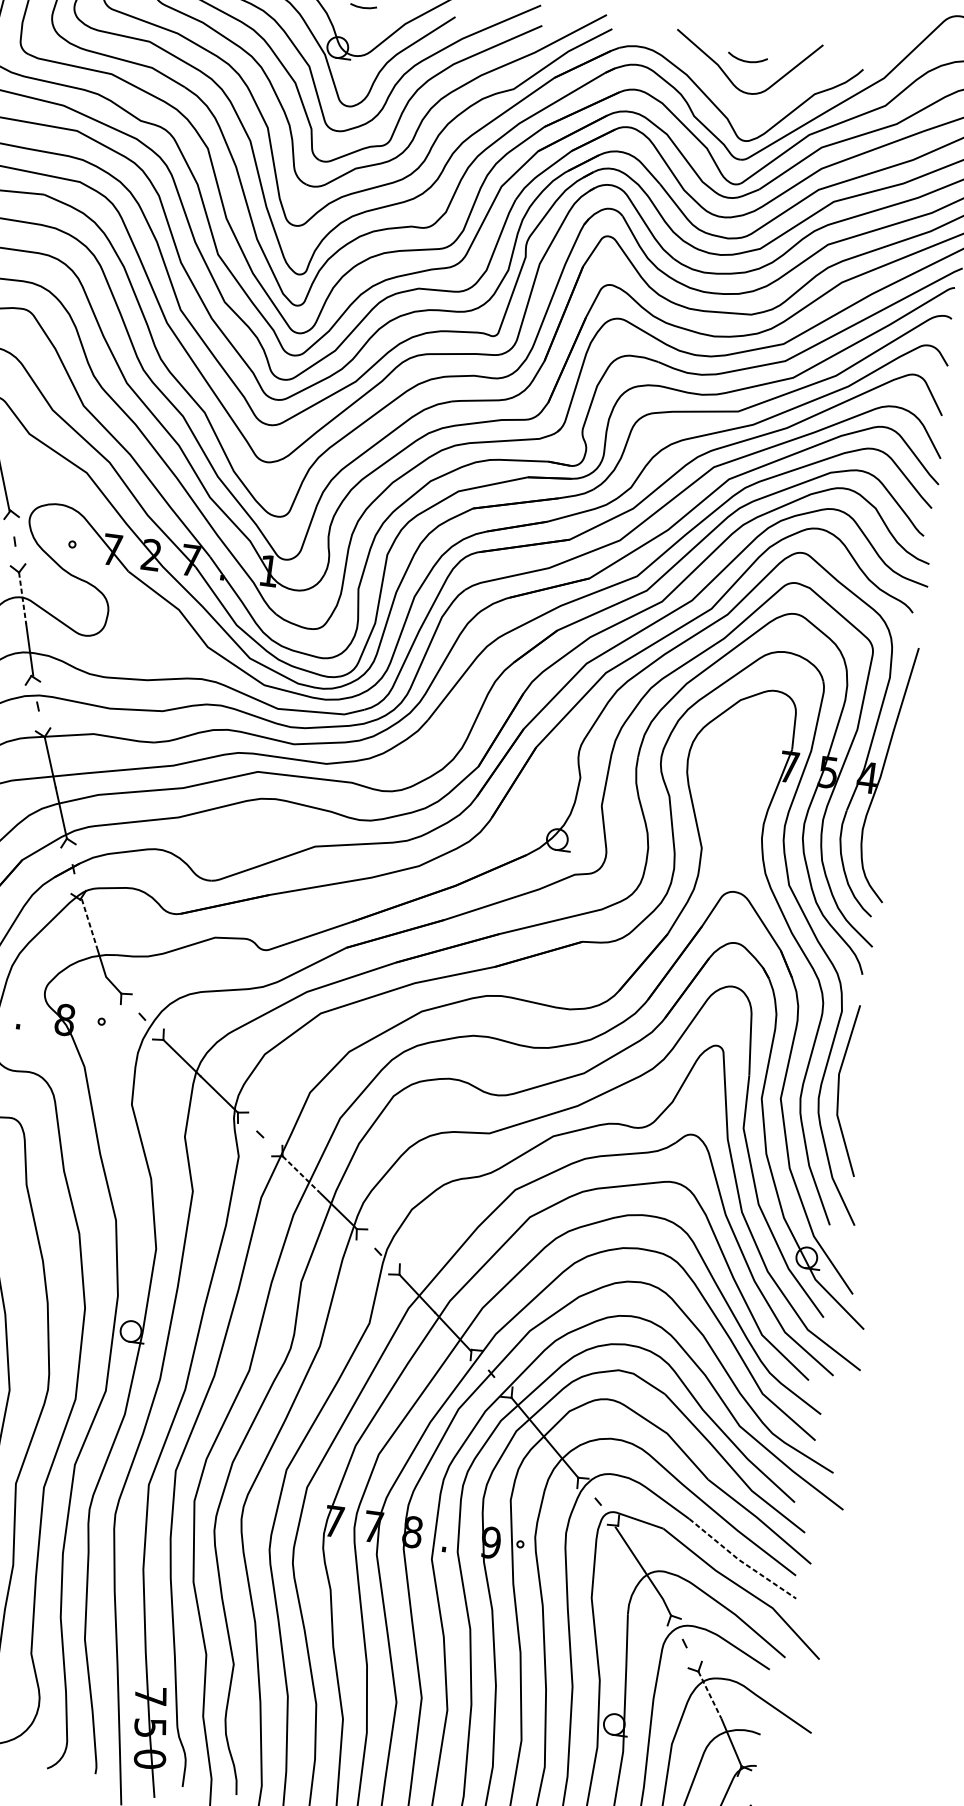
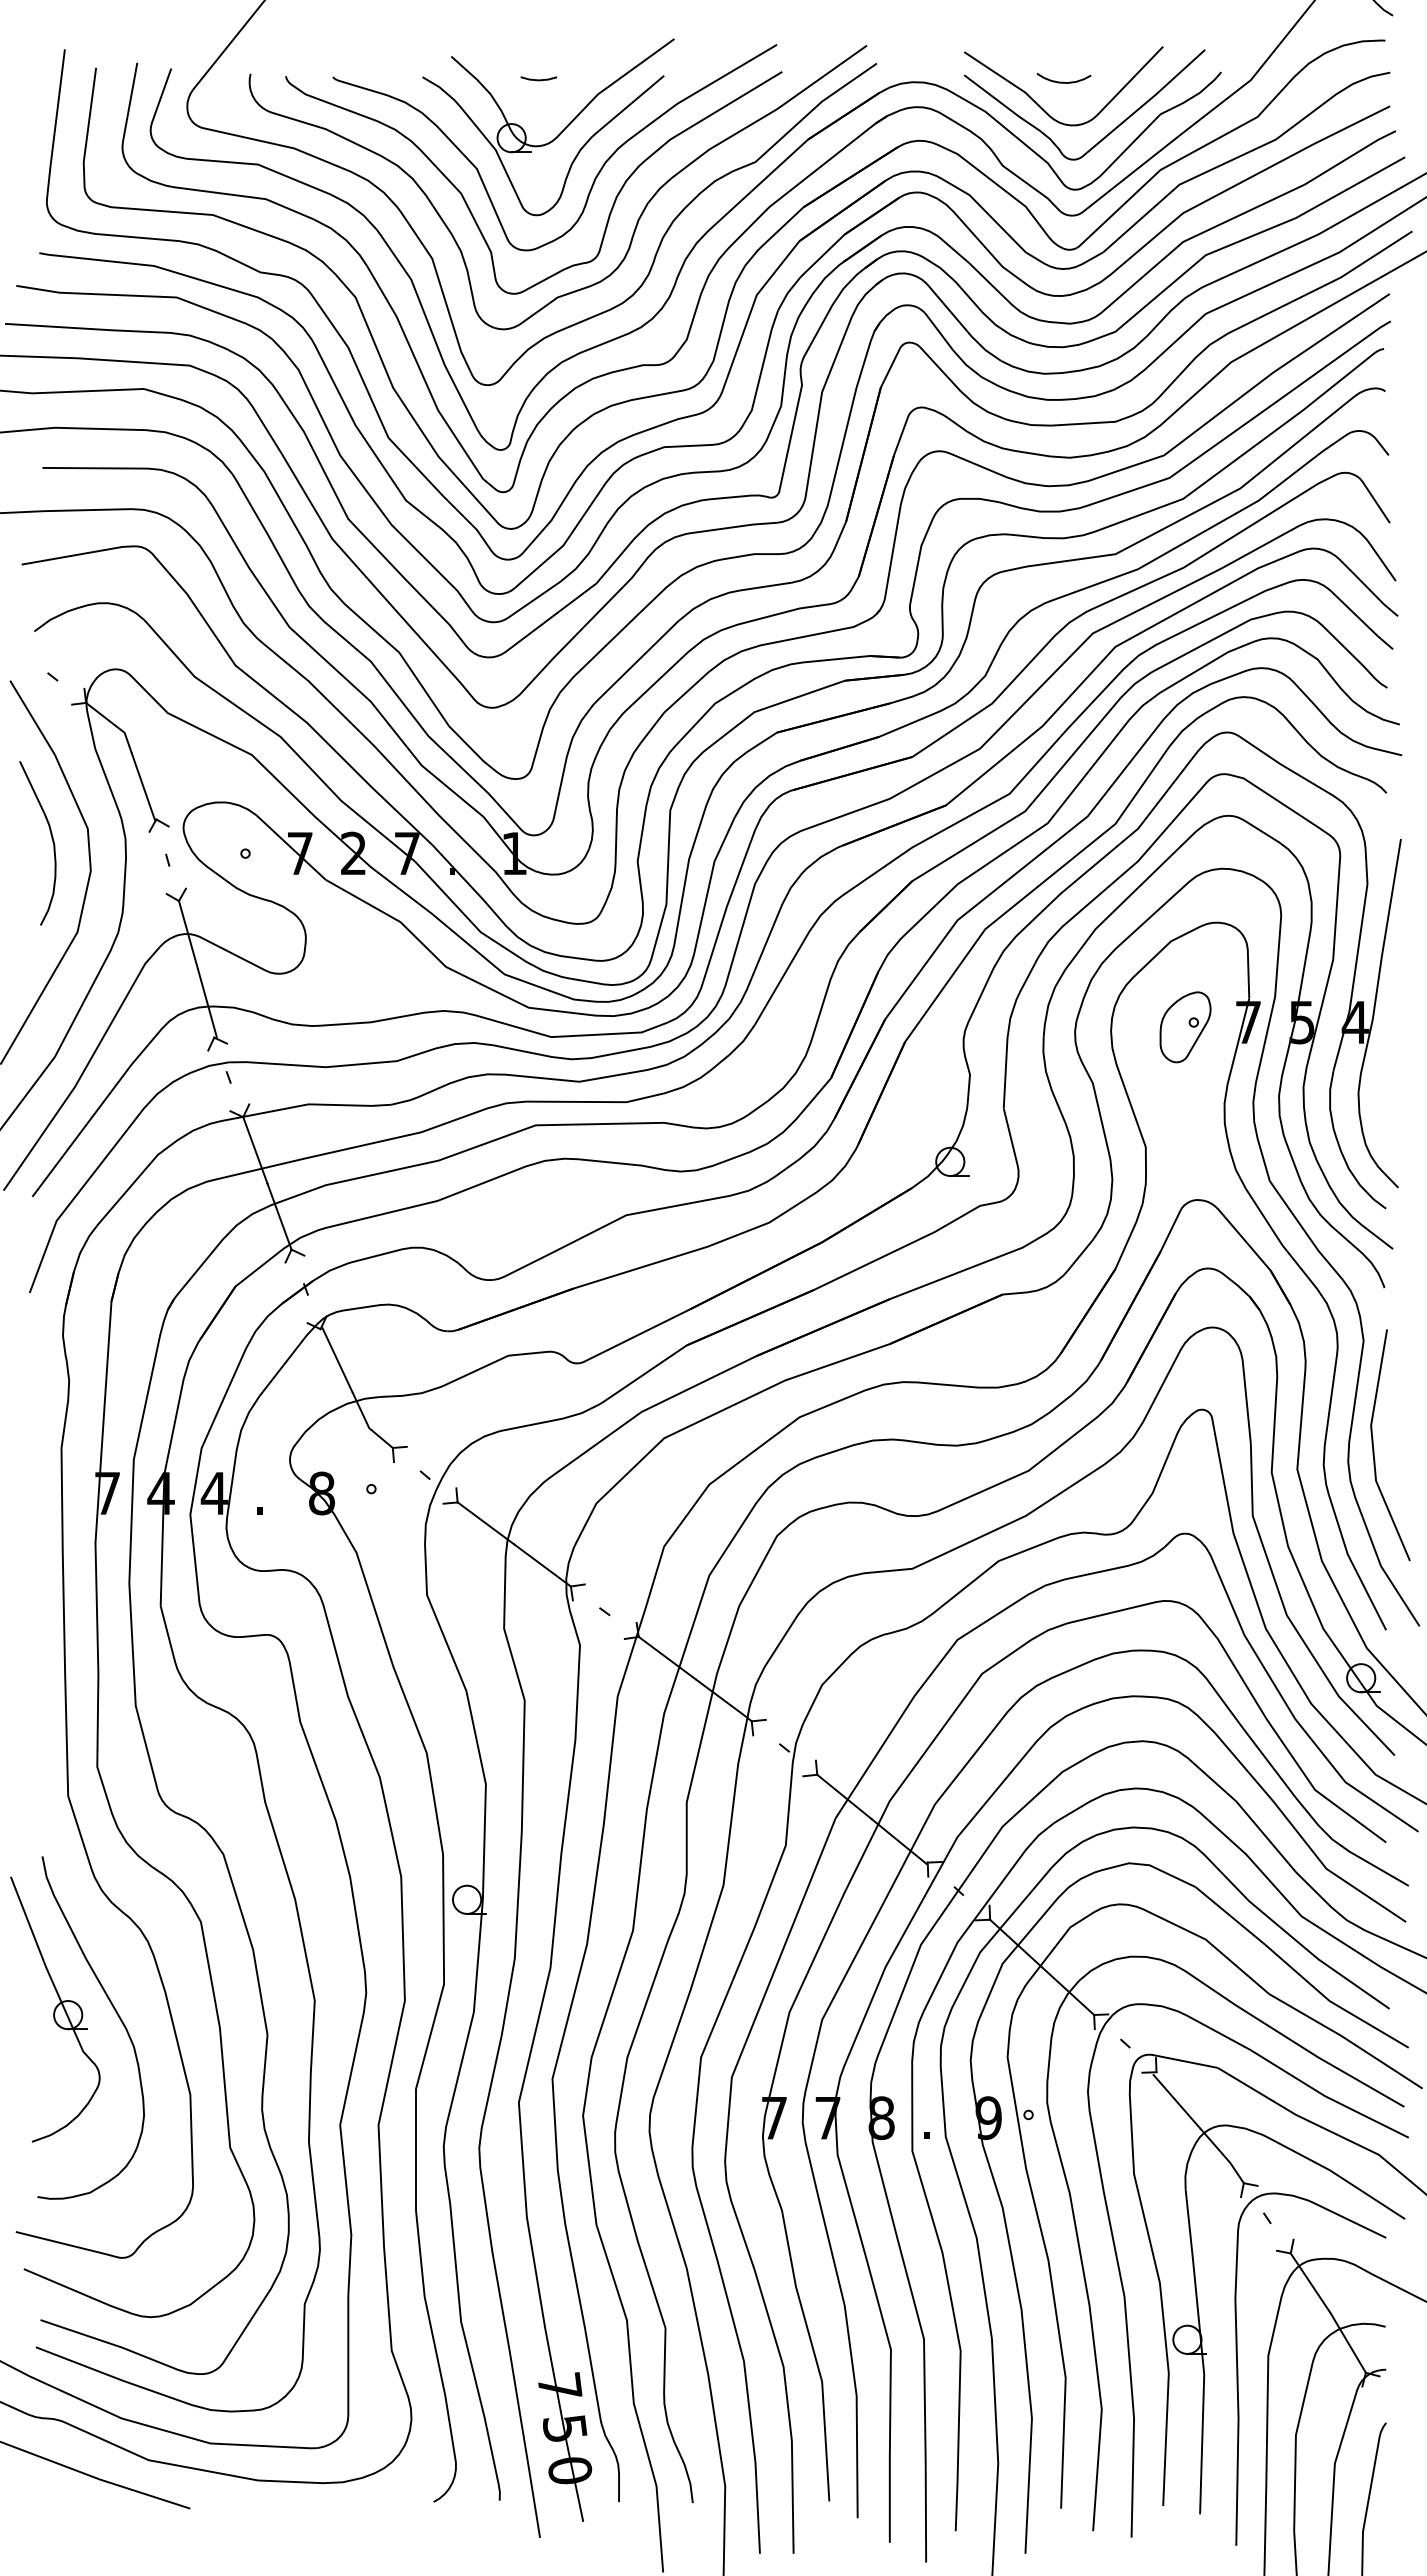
curve: (772, 104) -> (1105, 135), added
line: (22, 598) -> (188, 935), dashed -> solid
part: (742, 764) -> (1185, 1027), added
line: (89, 924) -> (337, 1360), dashed -> solid
line: (301, 1174) -> (667, 1658), dashed -> solid
line: (740, 1561) -> (1327, 2097), dashed -> solid
line: (709, 1695) -> (1310, 2283), dashed -> solid

